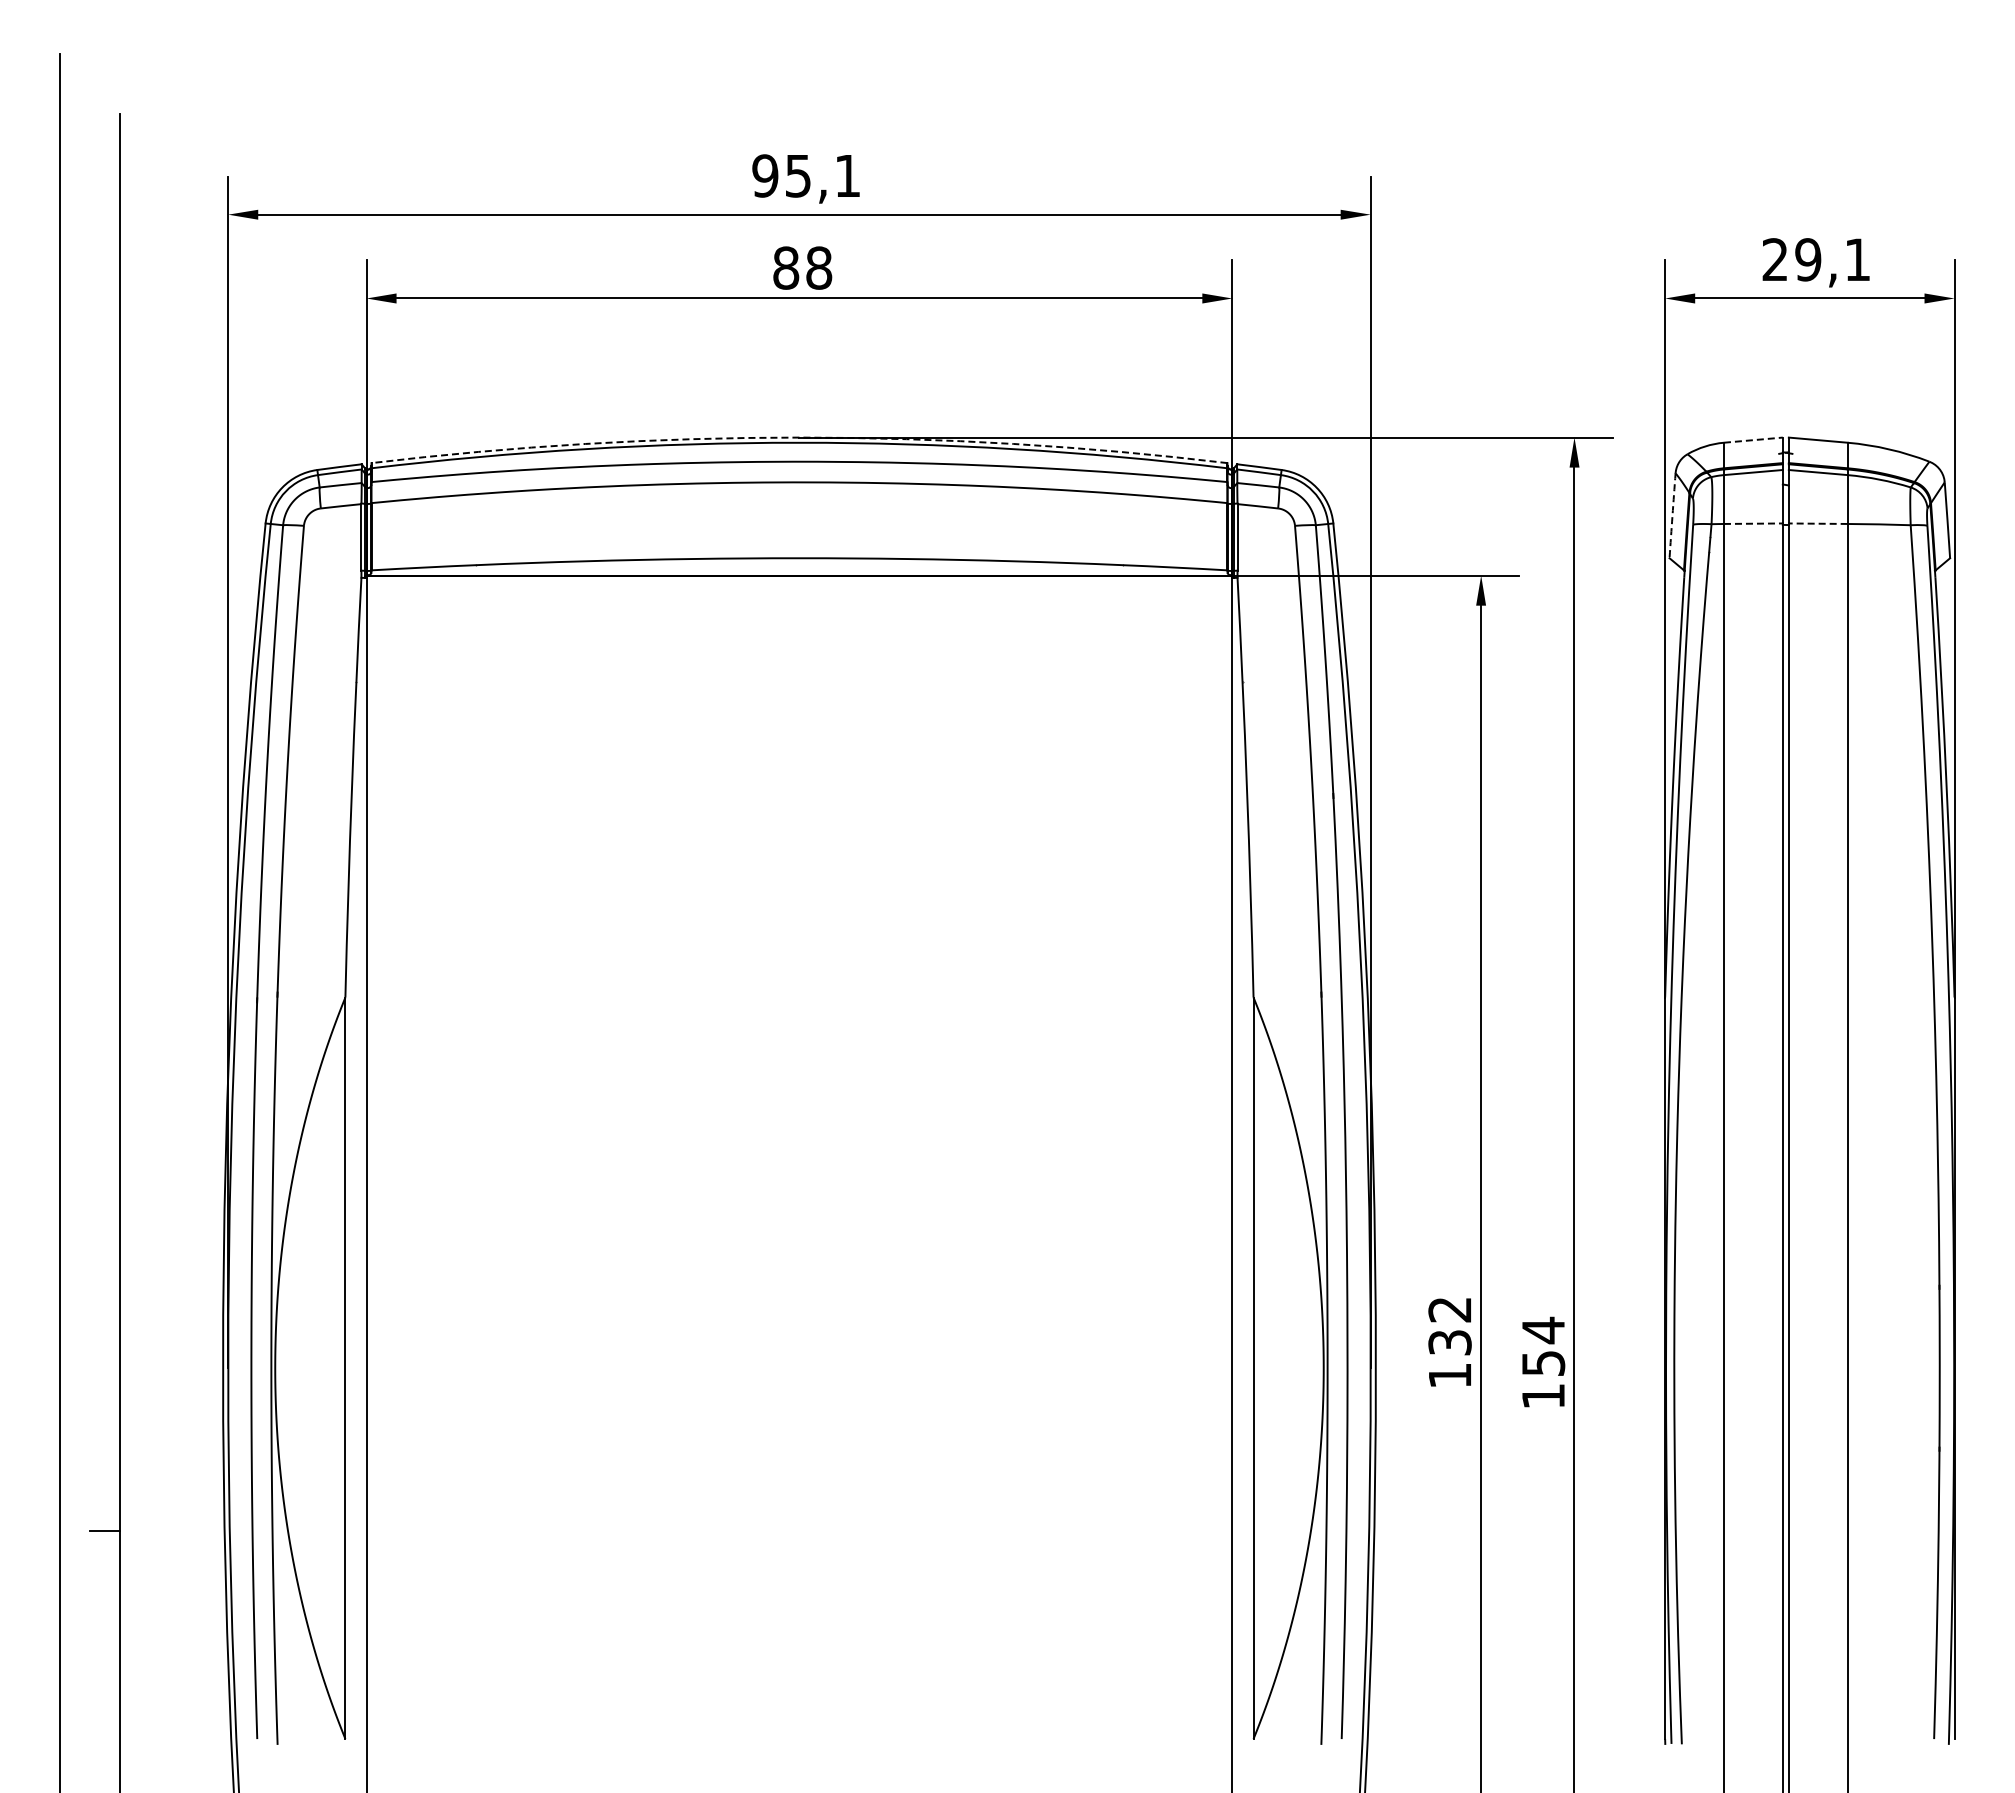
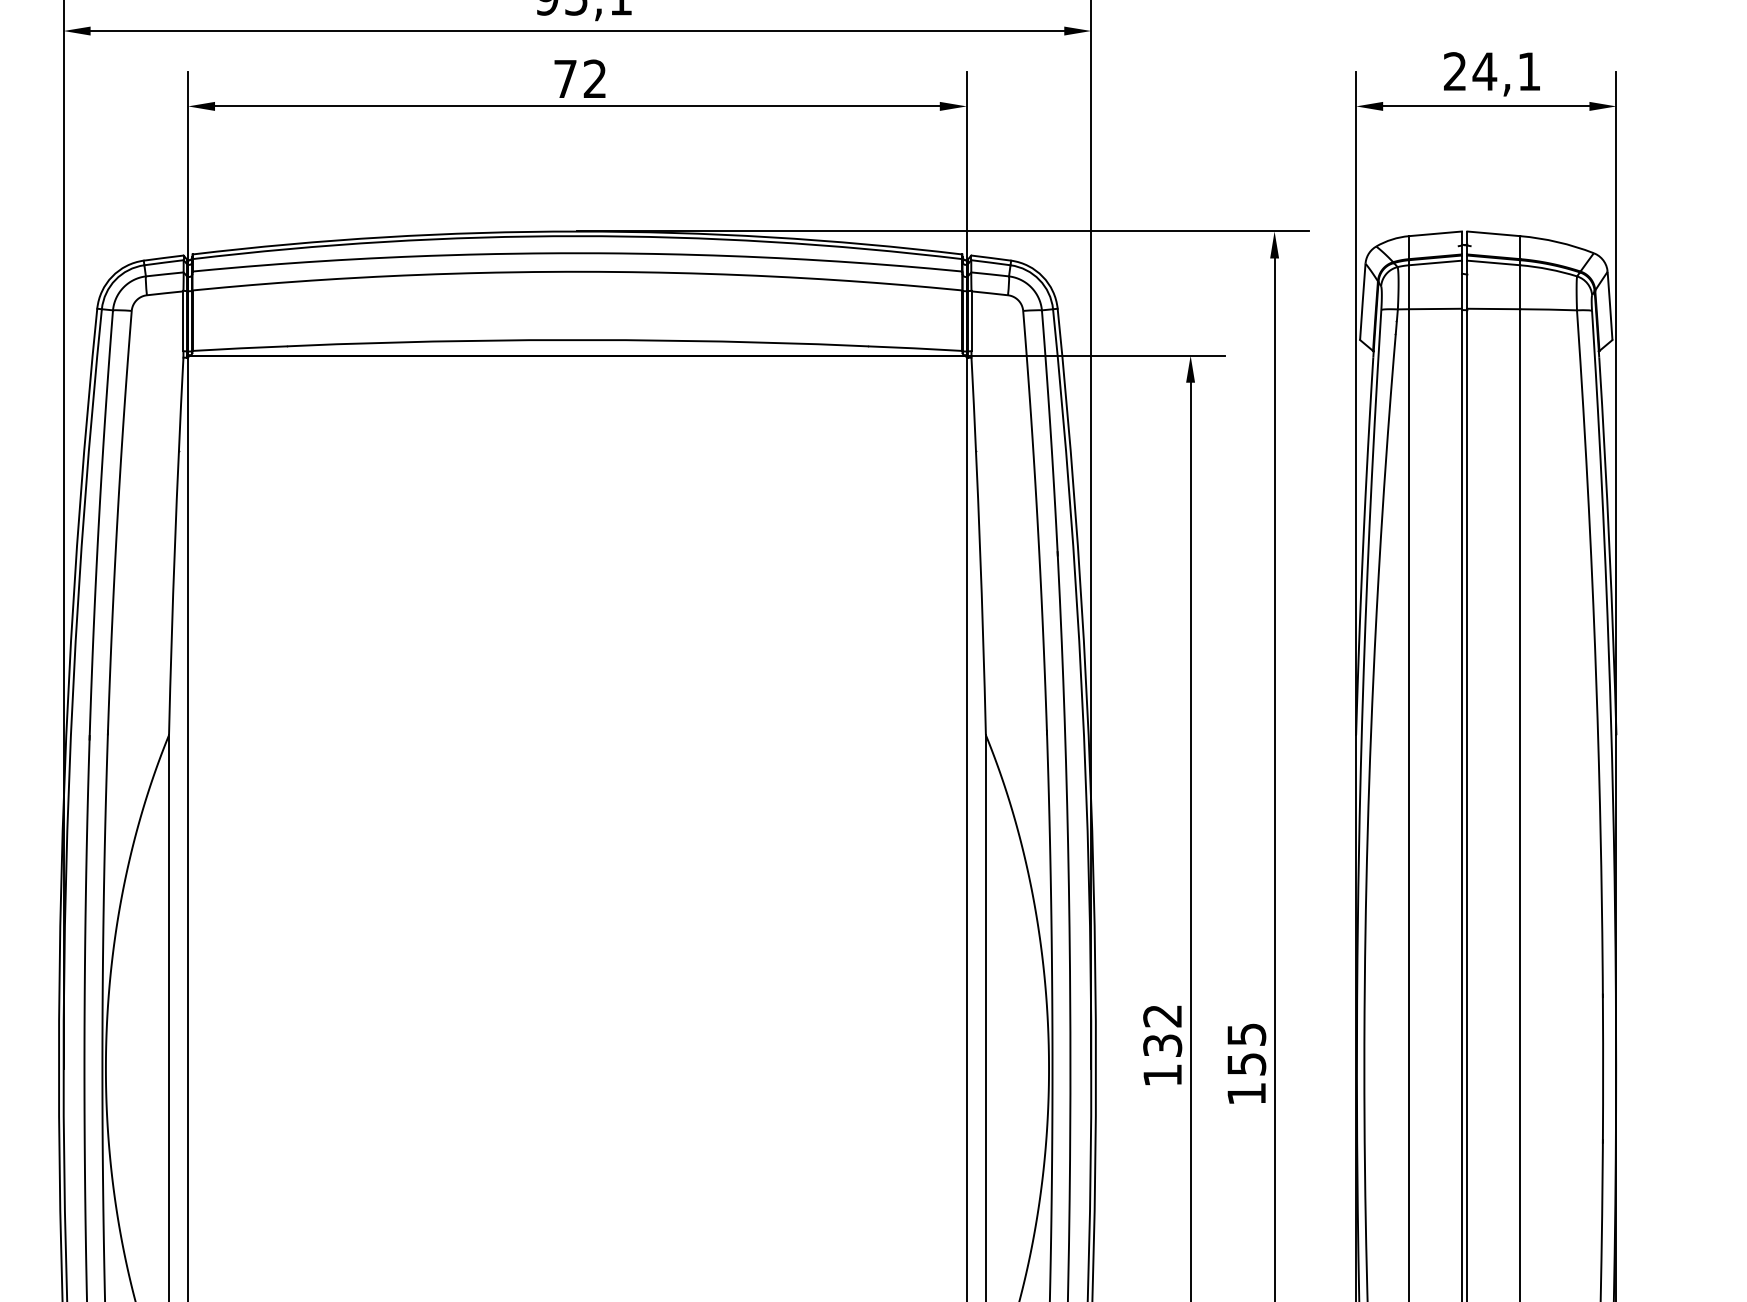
text: (1807, 259) -> (1484, 71), 29,1 -> 24,1
text: (802, 267) -> (580, 78), 88 -> 72
arc: (799, 437) -> (577, 231), dashed -> solid
line: (1753, 440) -> (1435, 234), dashed -> solid
arc: (1672, 515) -> (1362, 301), dashed -> solid
line: (1753, 523) -> (1435, 308), dashed -> solid
line: (1817, 523) -> (1493, 308), dashed -> solid
text: (1543, 1330) -> (1246, 1034), 154 -> 155

